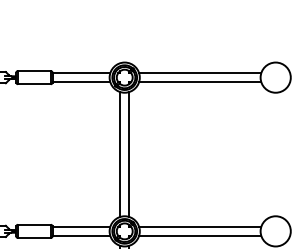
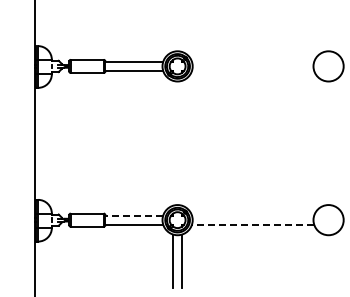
line: (200, 73) -> (253, 62), removed
line: (200, 81) -> (253, 70), removed
line: (120, 153) -> (173, 142), removed
line: (129, 153) -> (182, 142), removed
line: (81, 226) -> (134, 215), solid -> dashed
line: (200, 226) -> (253, 215), removed
line: (199, 235) -> (252, 224), solid -> dashed

